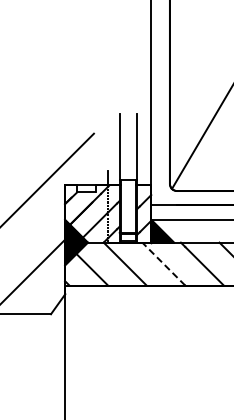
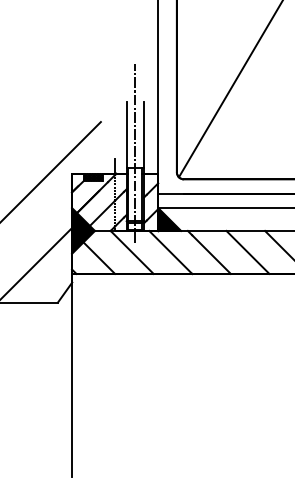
line: (128, 165) -> (135, 153), added
hatch: (85, 188) -> (92, 176), added
line: (163, 264) -> (170, 252), dashed -> solid

